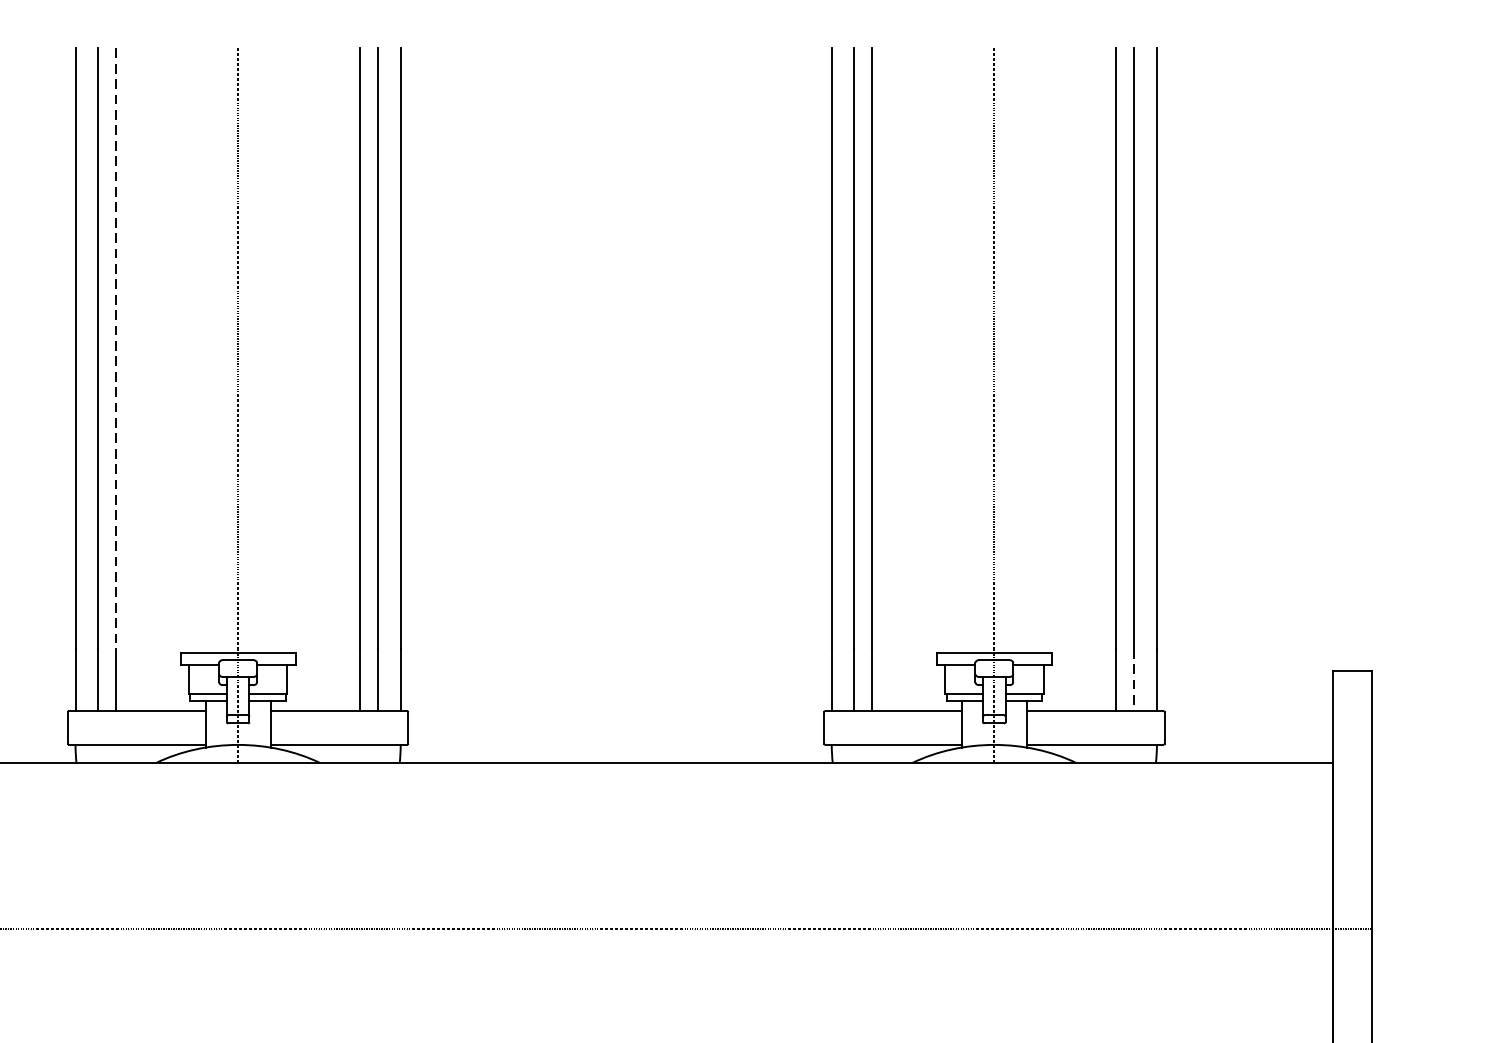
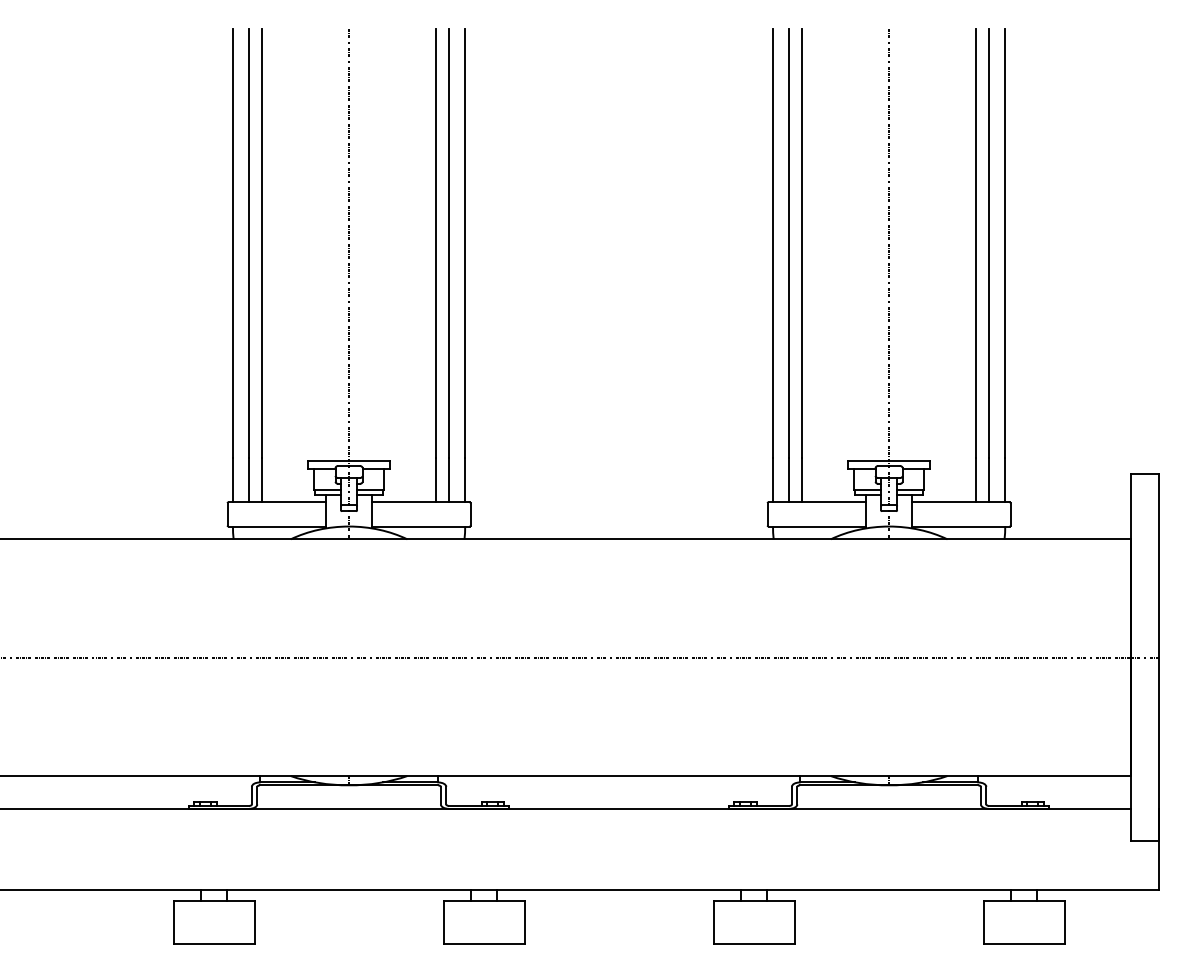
line: (116, 348) -> (262, 243), dashed -> solid
line: (1134, 680) -> (989, 480), dashed -> solid

